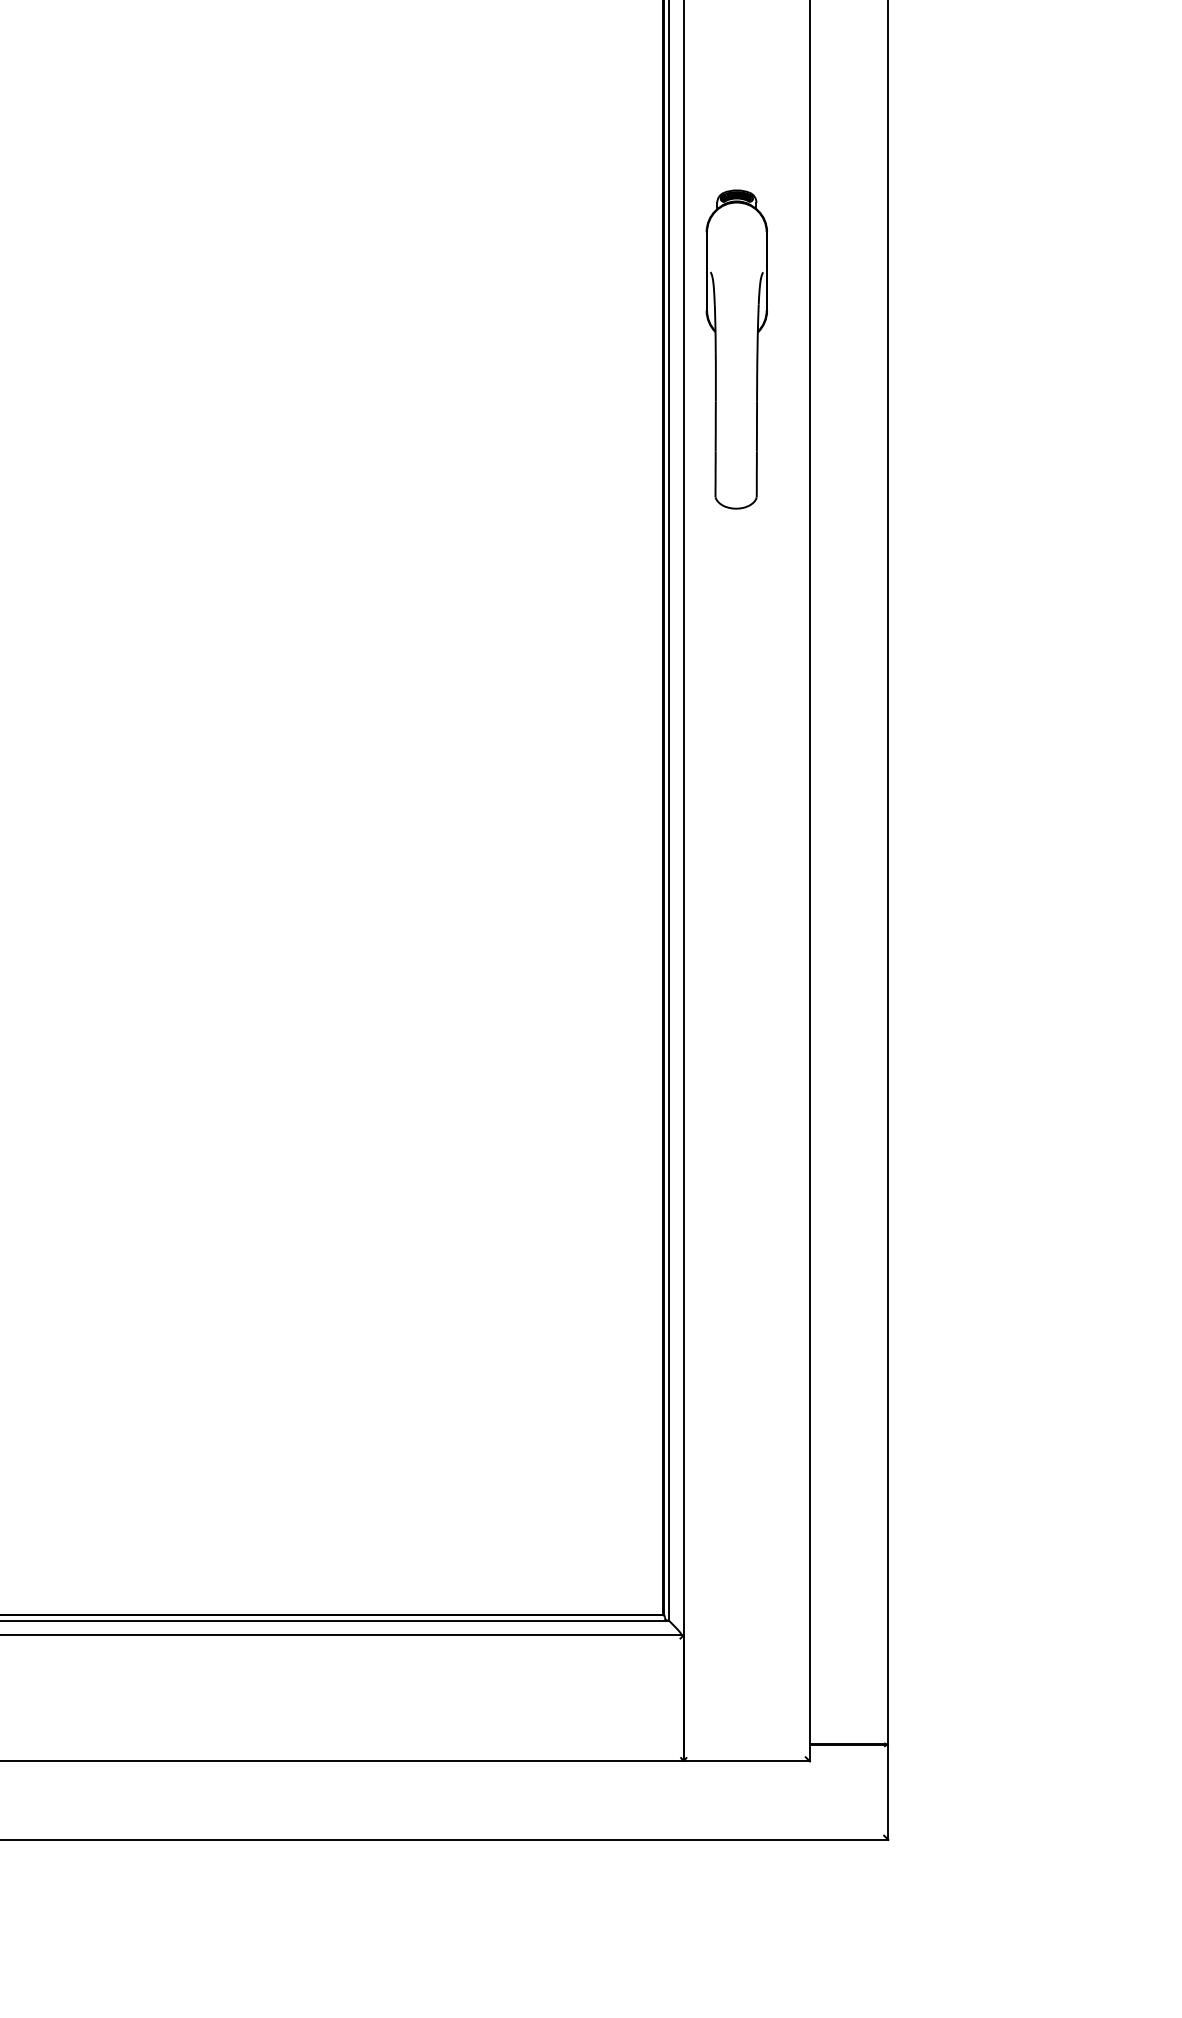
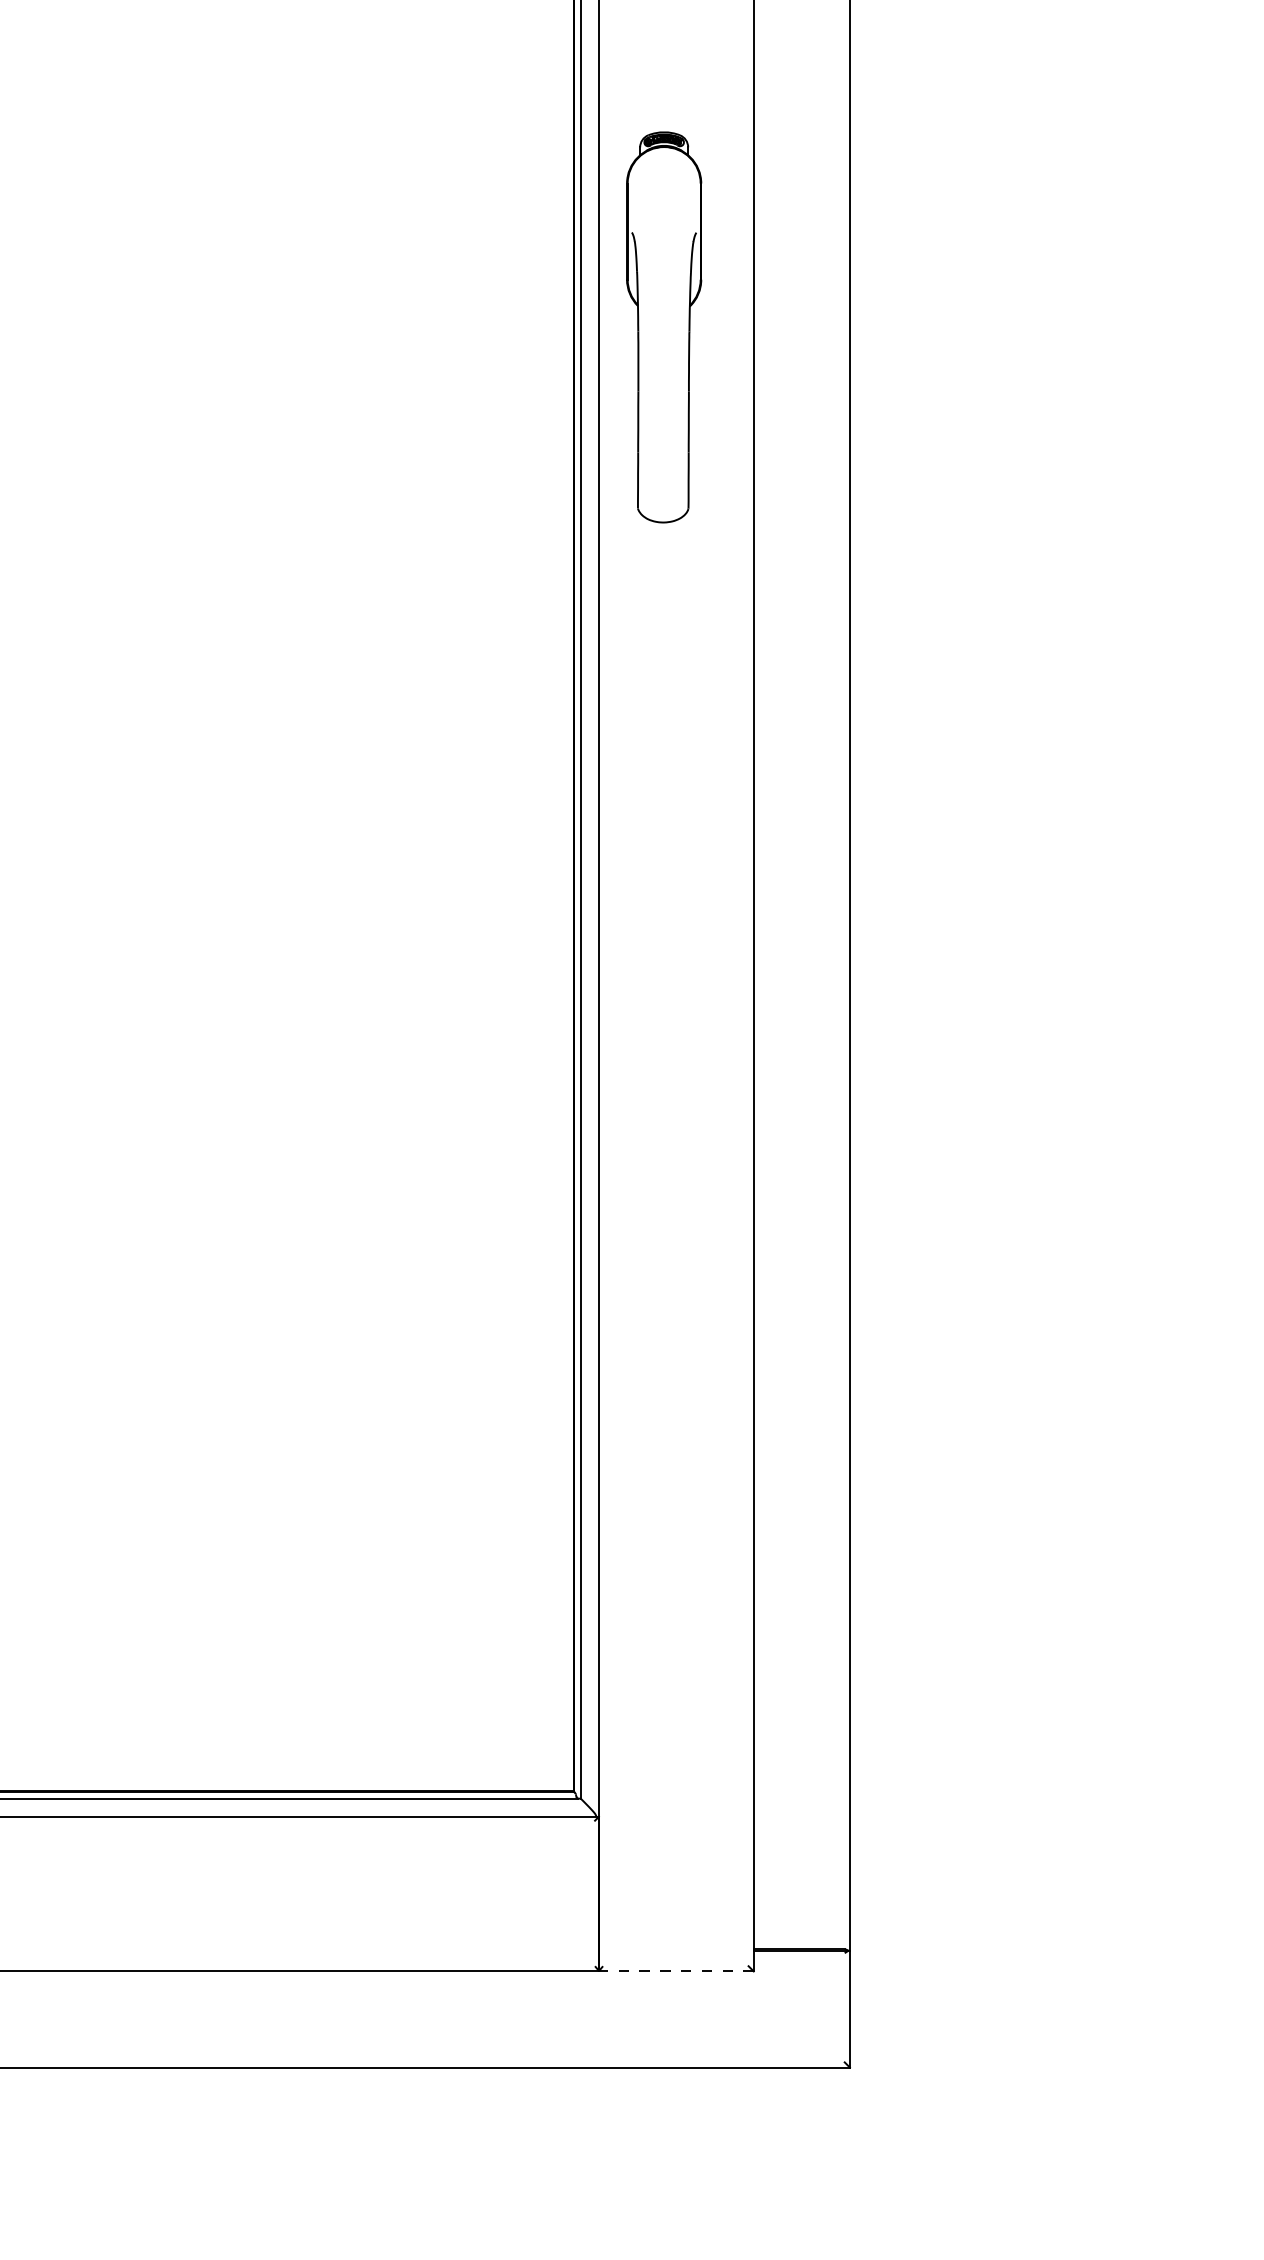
part: (736, 349) -> (663, 327), moved
line: (746, 1761) -> (675, 1971), solid -> dashed

